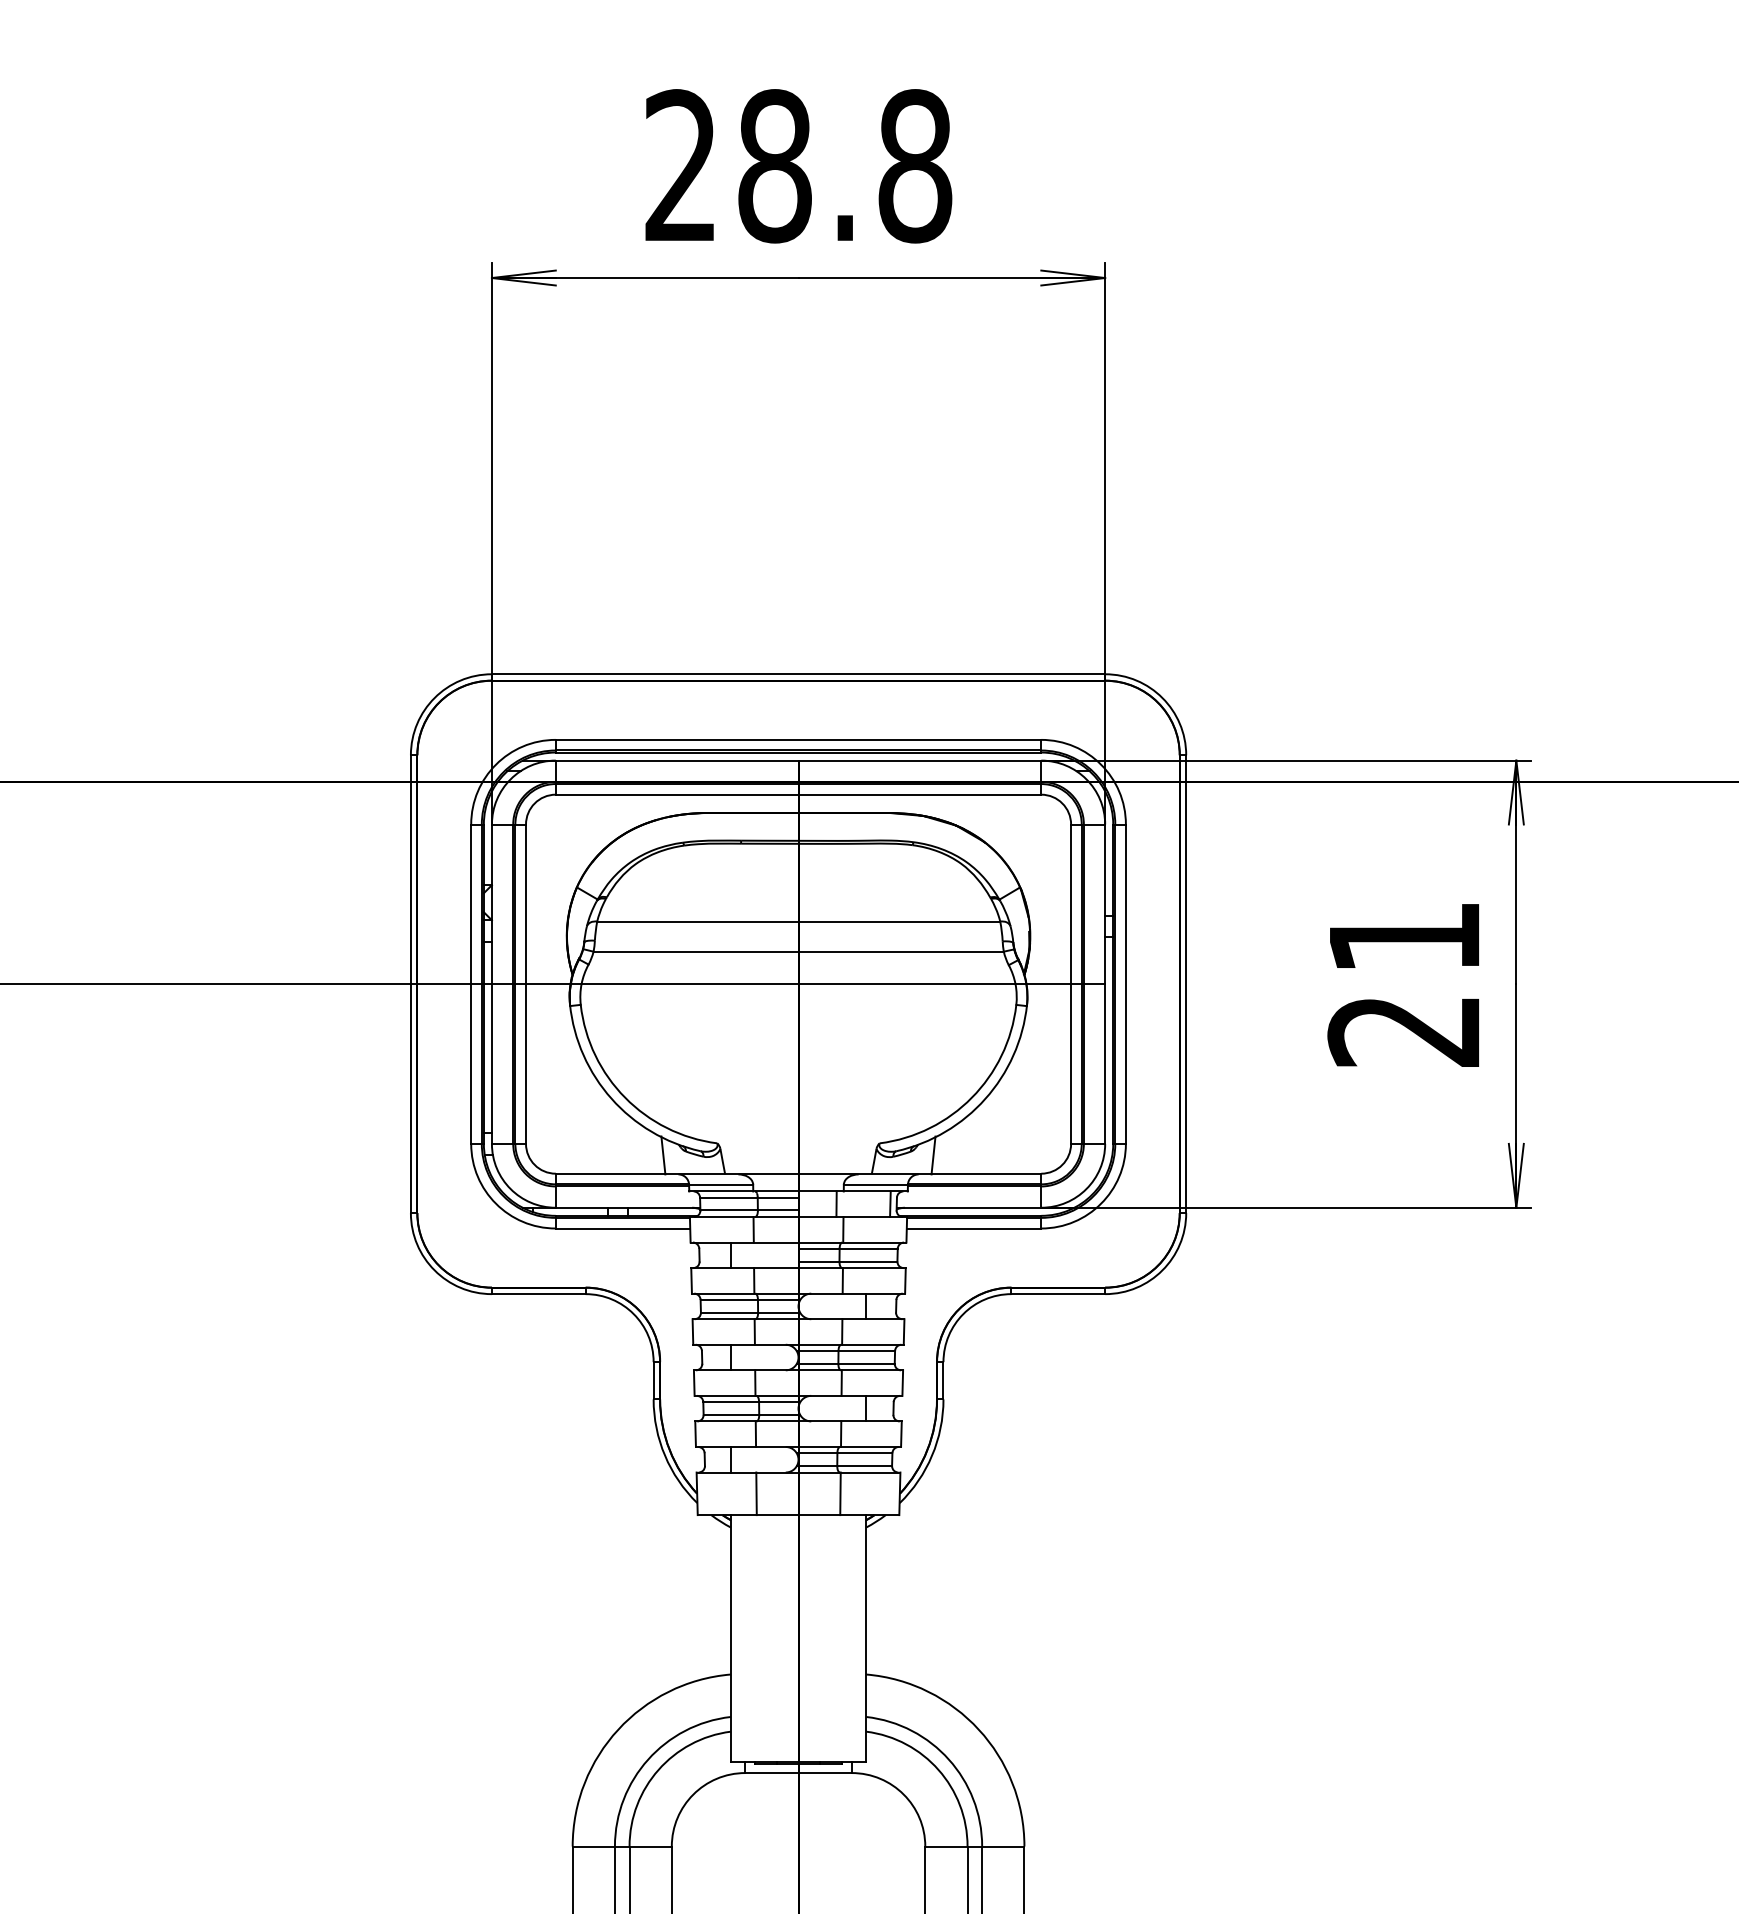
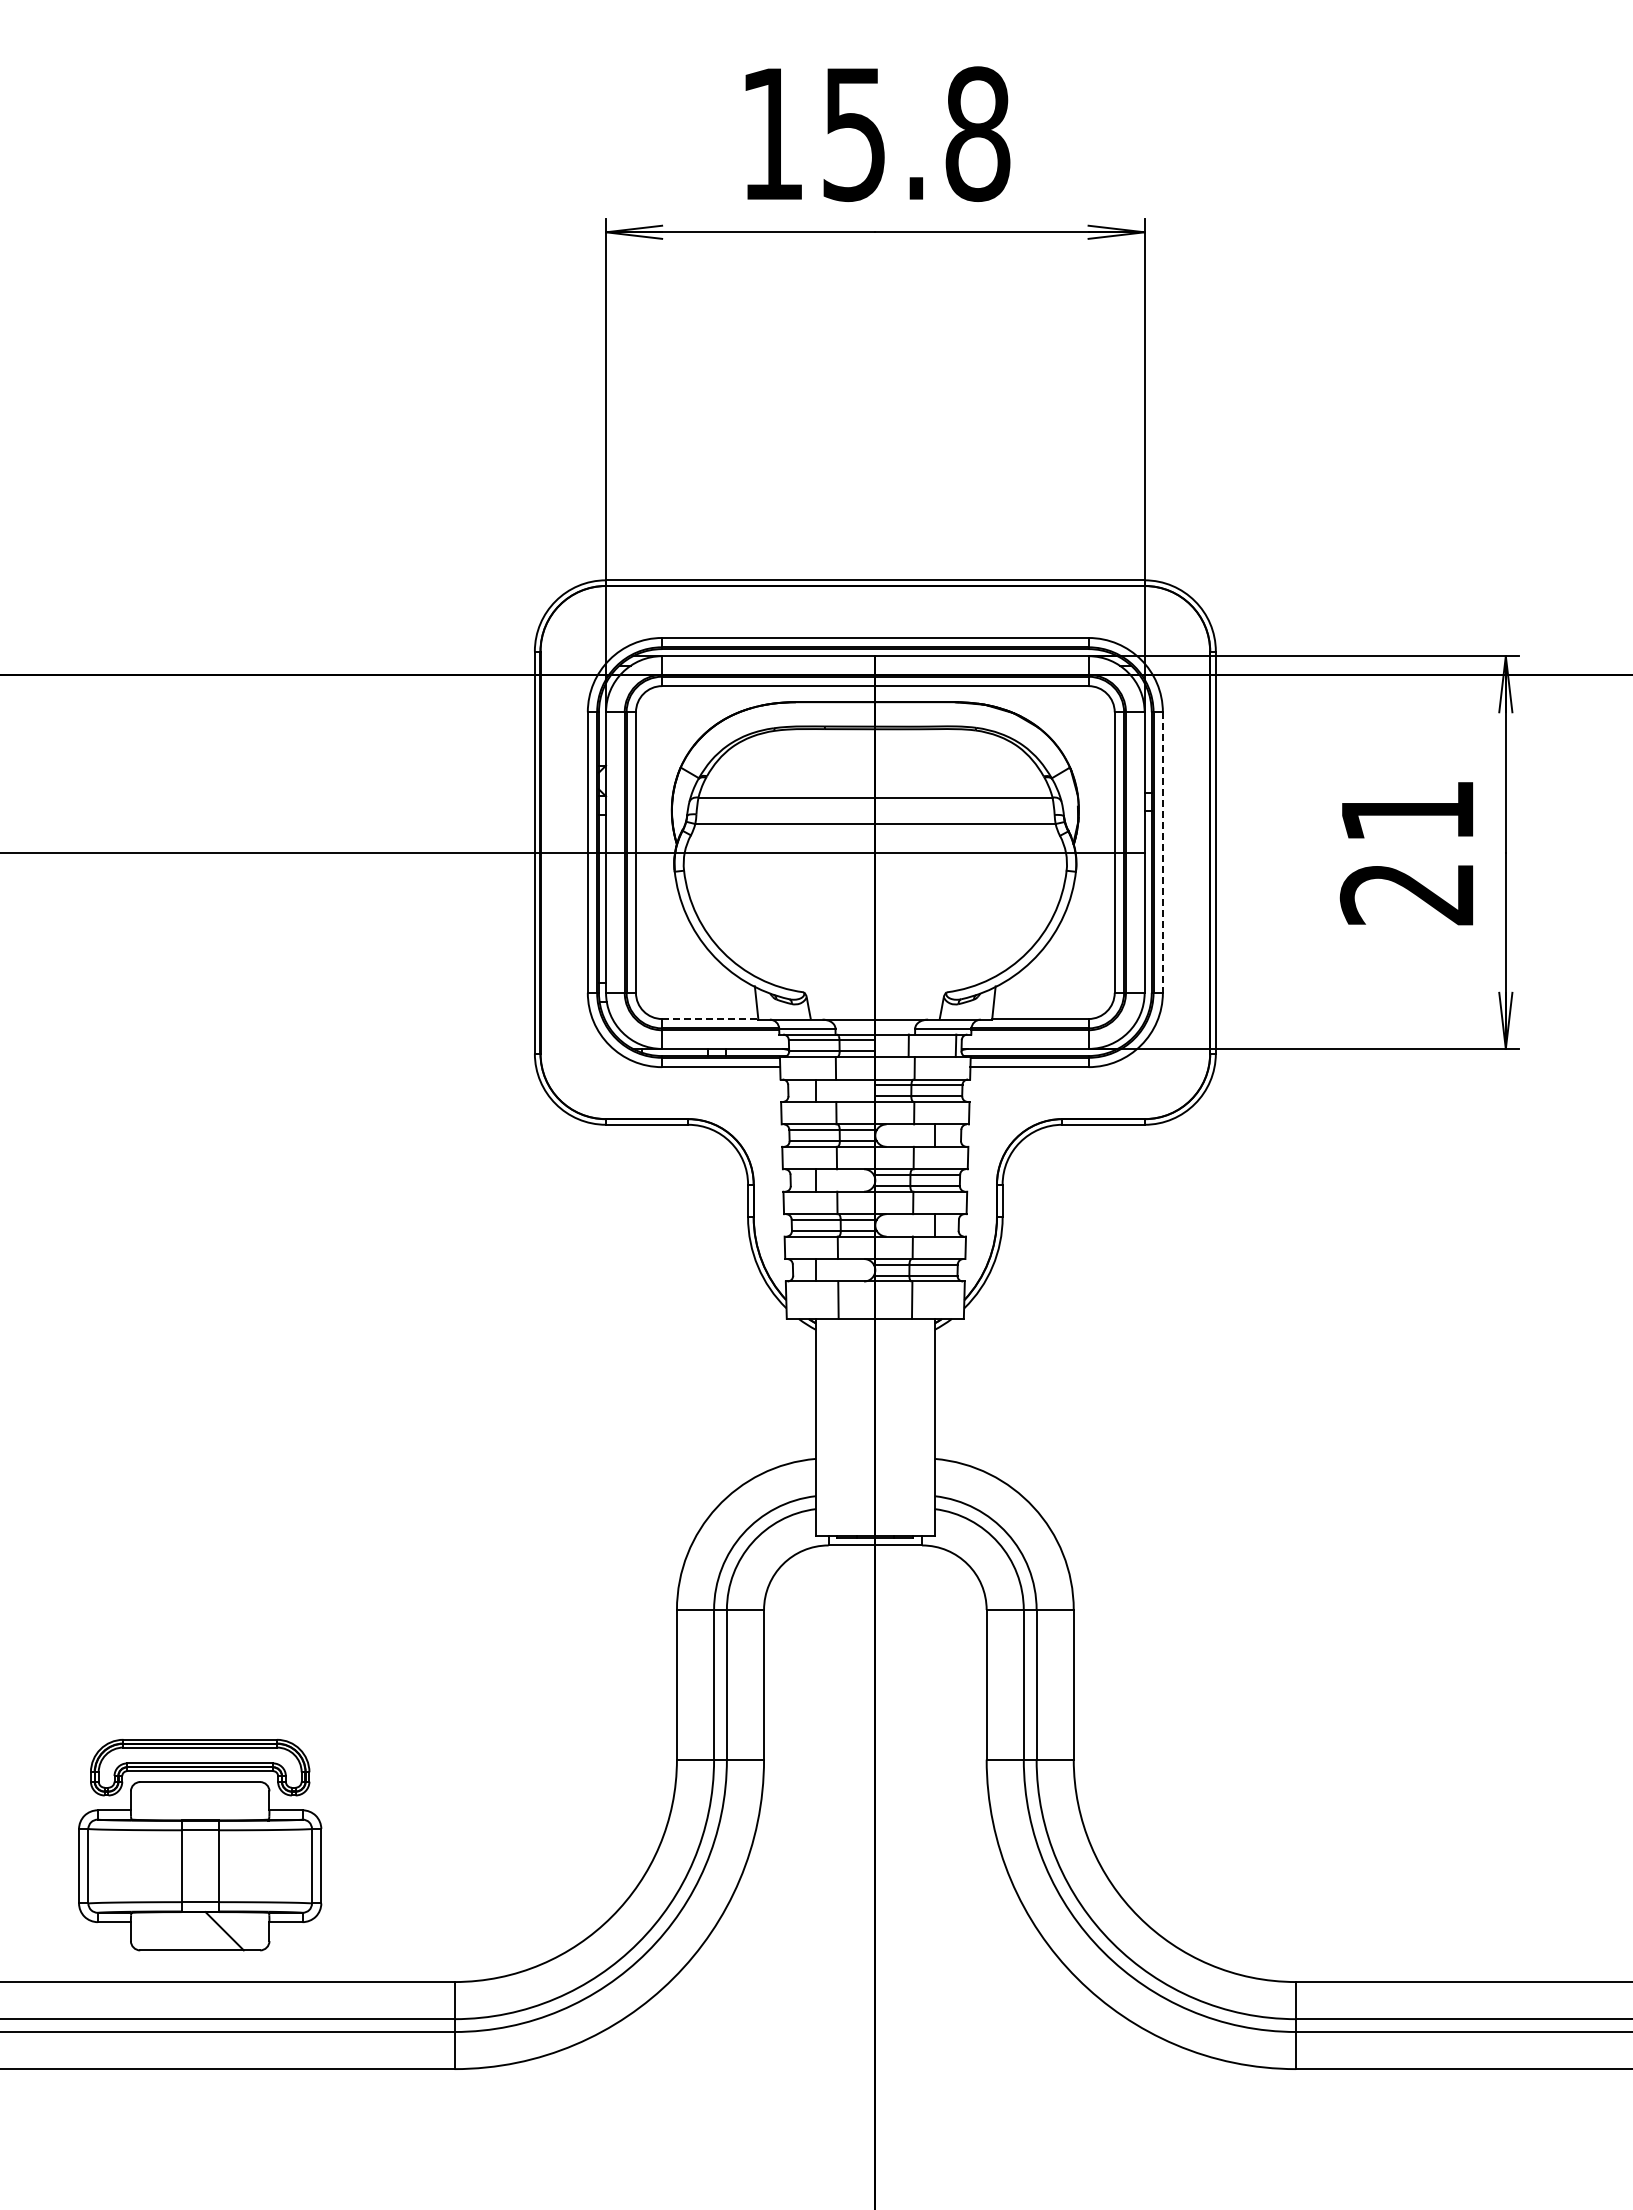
text: (729, 166) -> (814, 134), 28.8 -> 15.8
line: (1125, 985) -> (1162, 853), solid -> dashed
line: (610, 1174) -> (710, 1019), solid -> dashed

